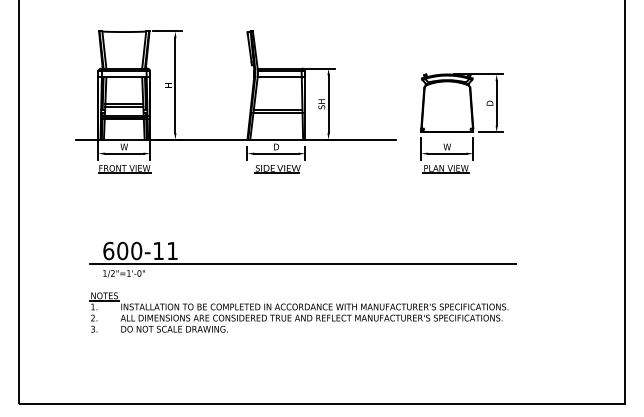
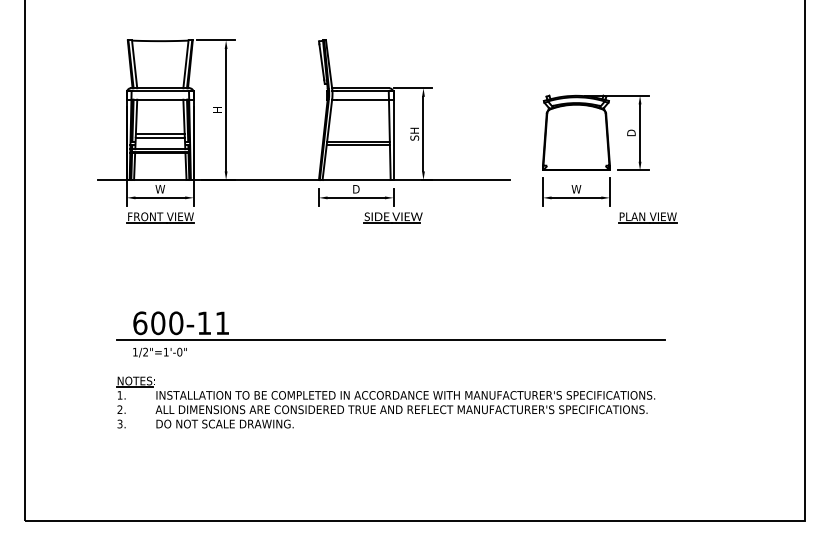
part: (277, 168) -> (392, 217), moved
part: (445, 168) -> (647, 217), moved

